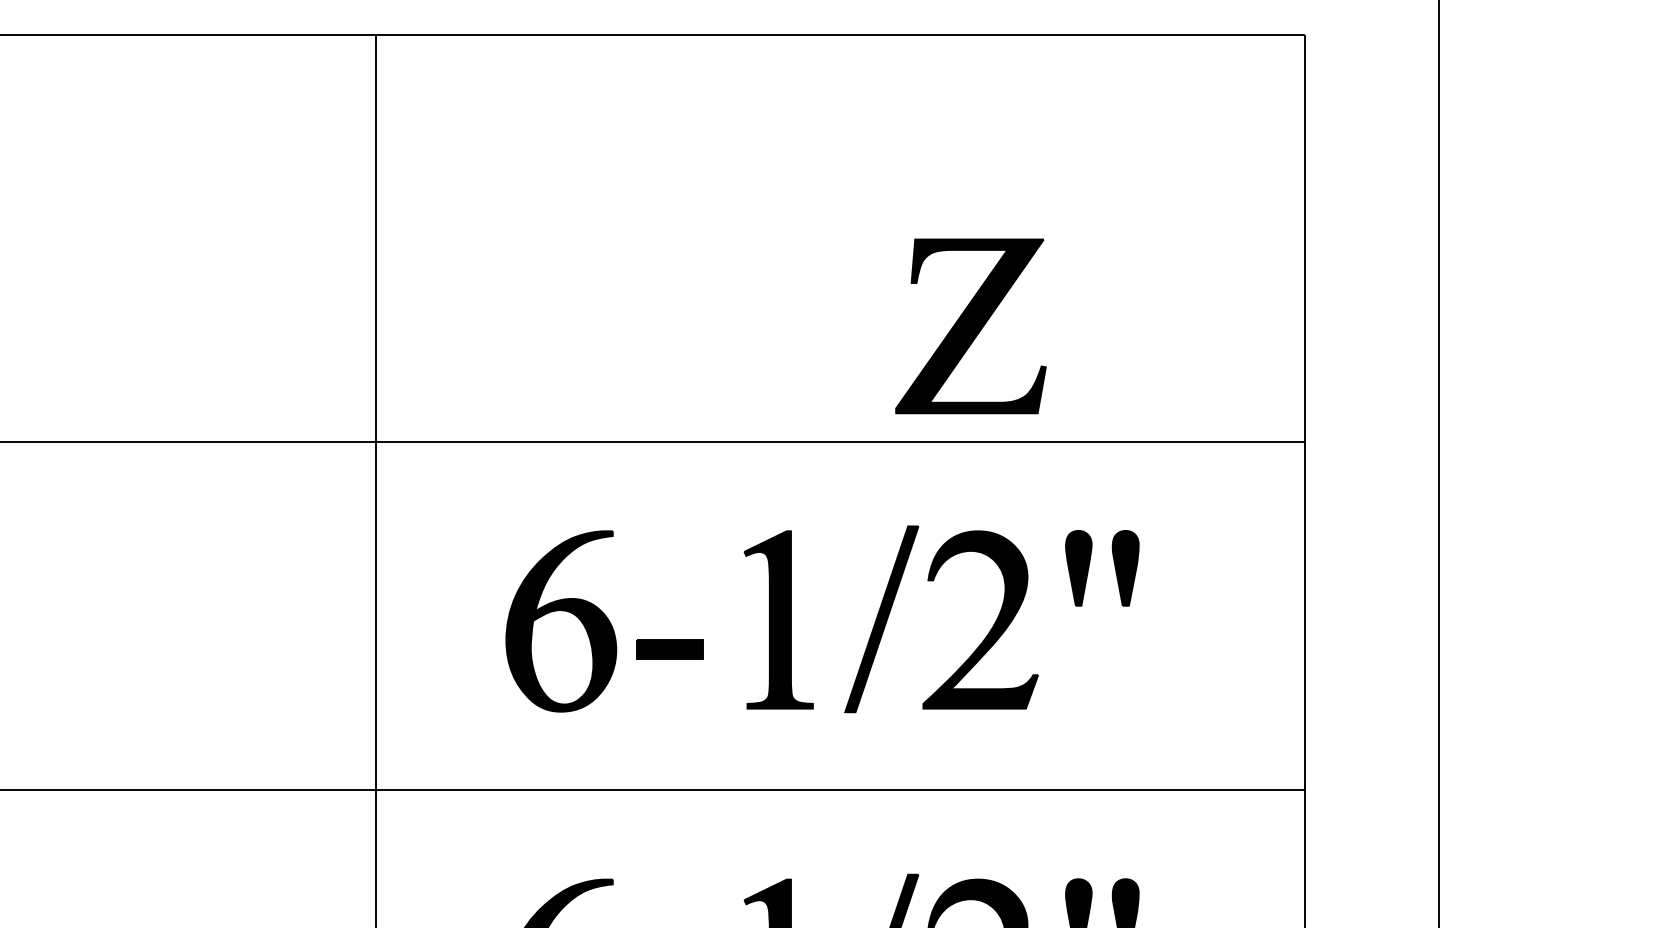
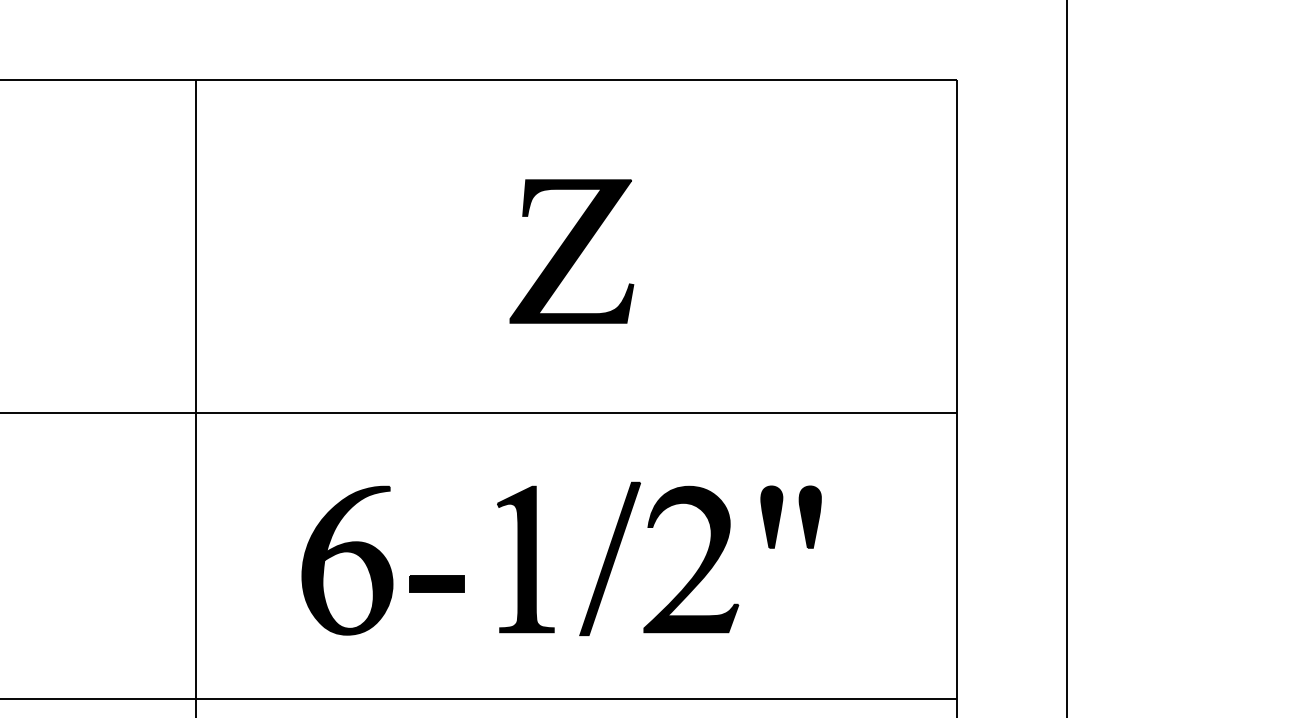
part: (970, 326) -> (571, 251), moved

